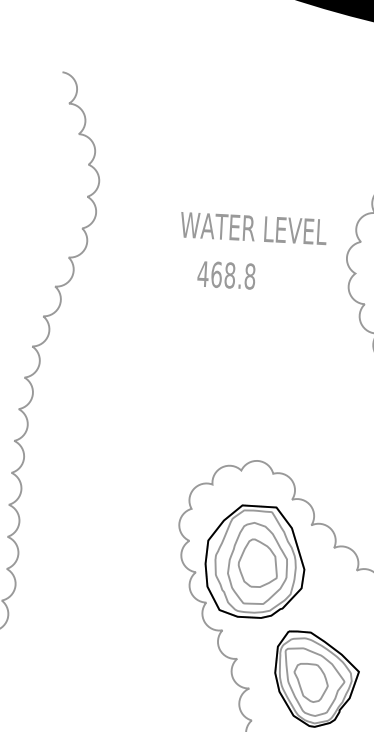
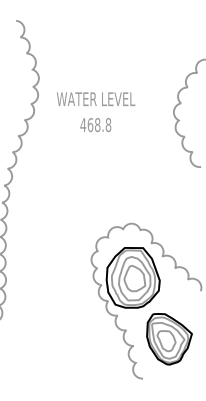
text: (254, 227) -> (96, 98), moved
text: (226, 274) -> (95, 124), moved

